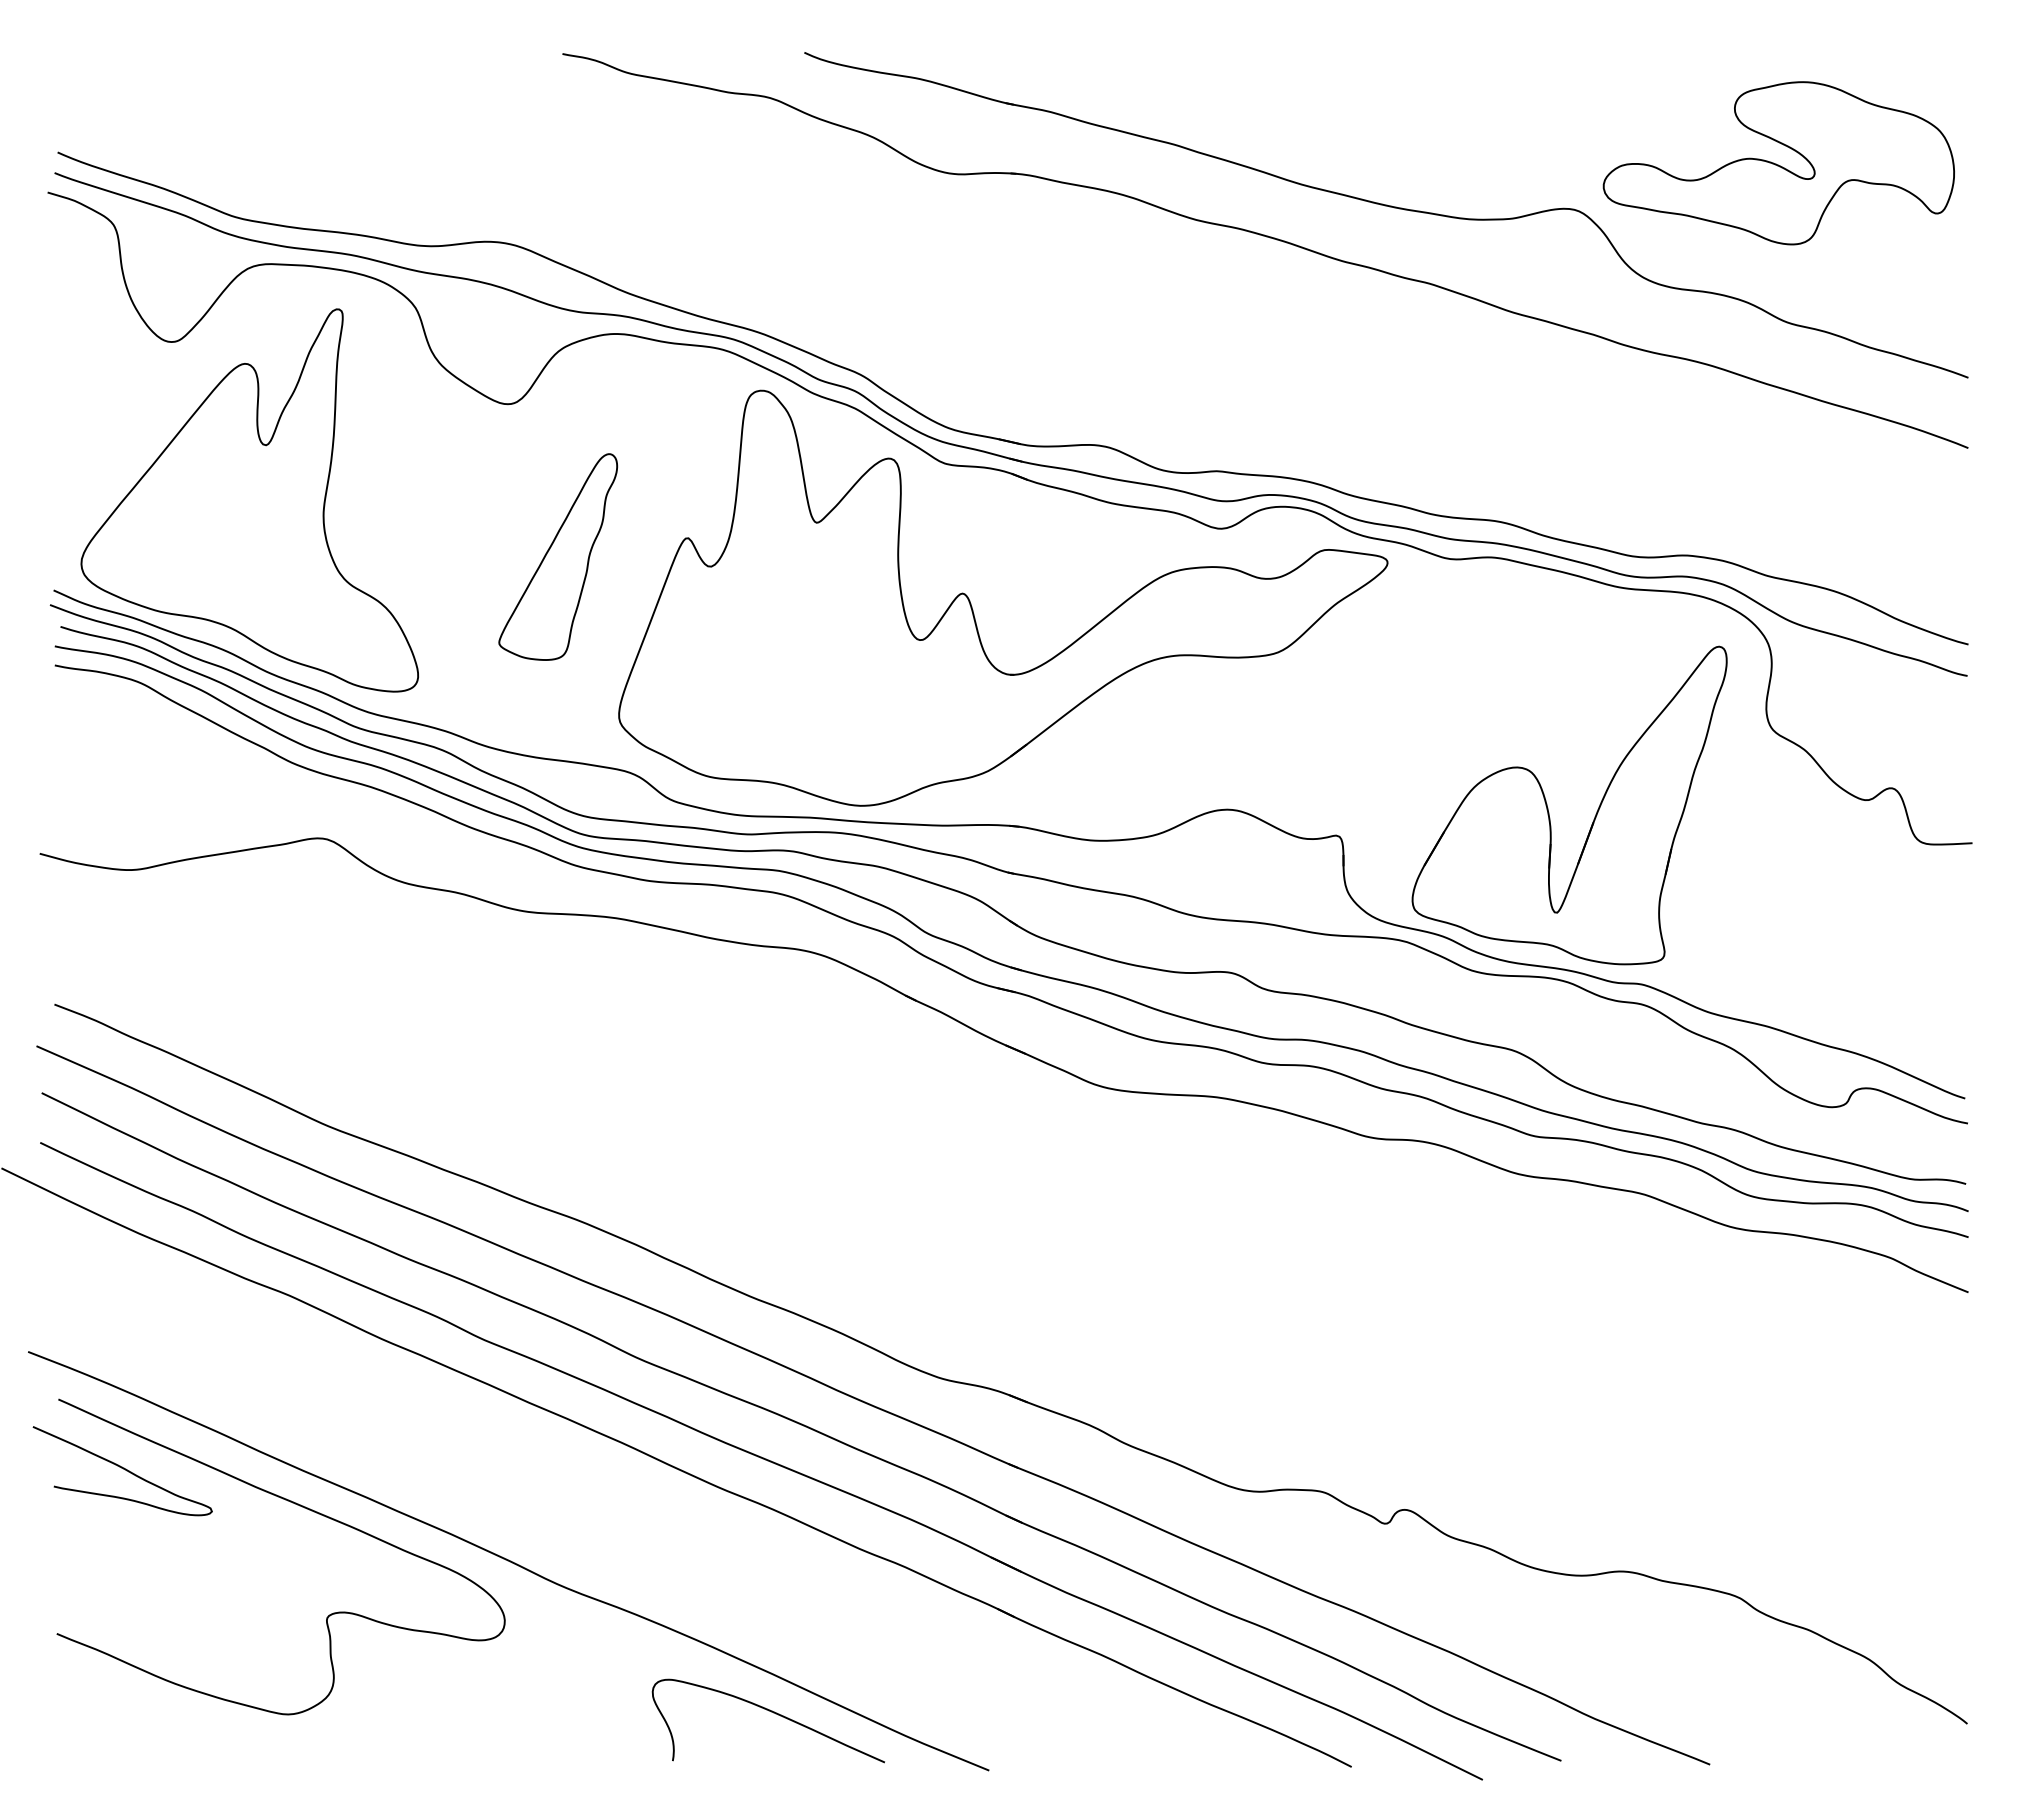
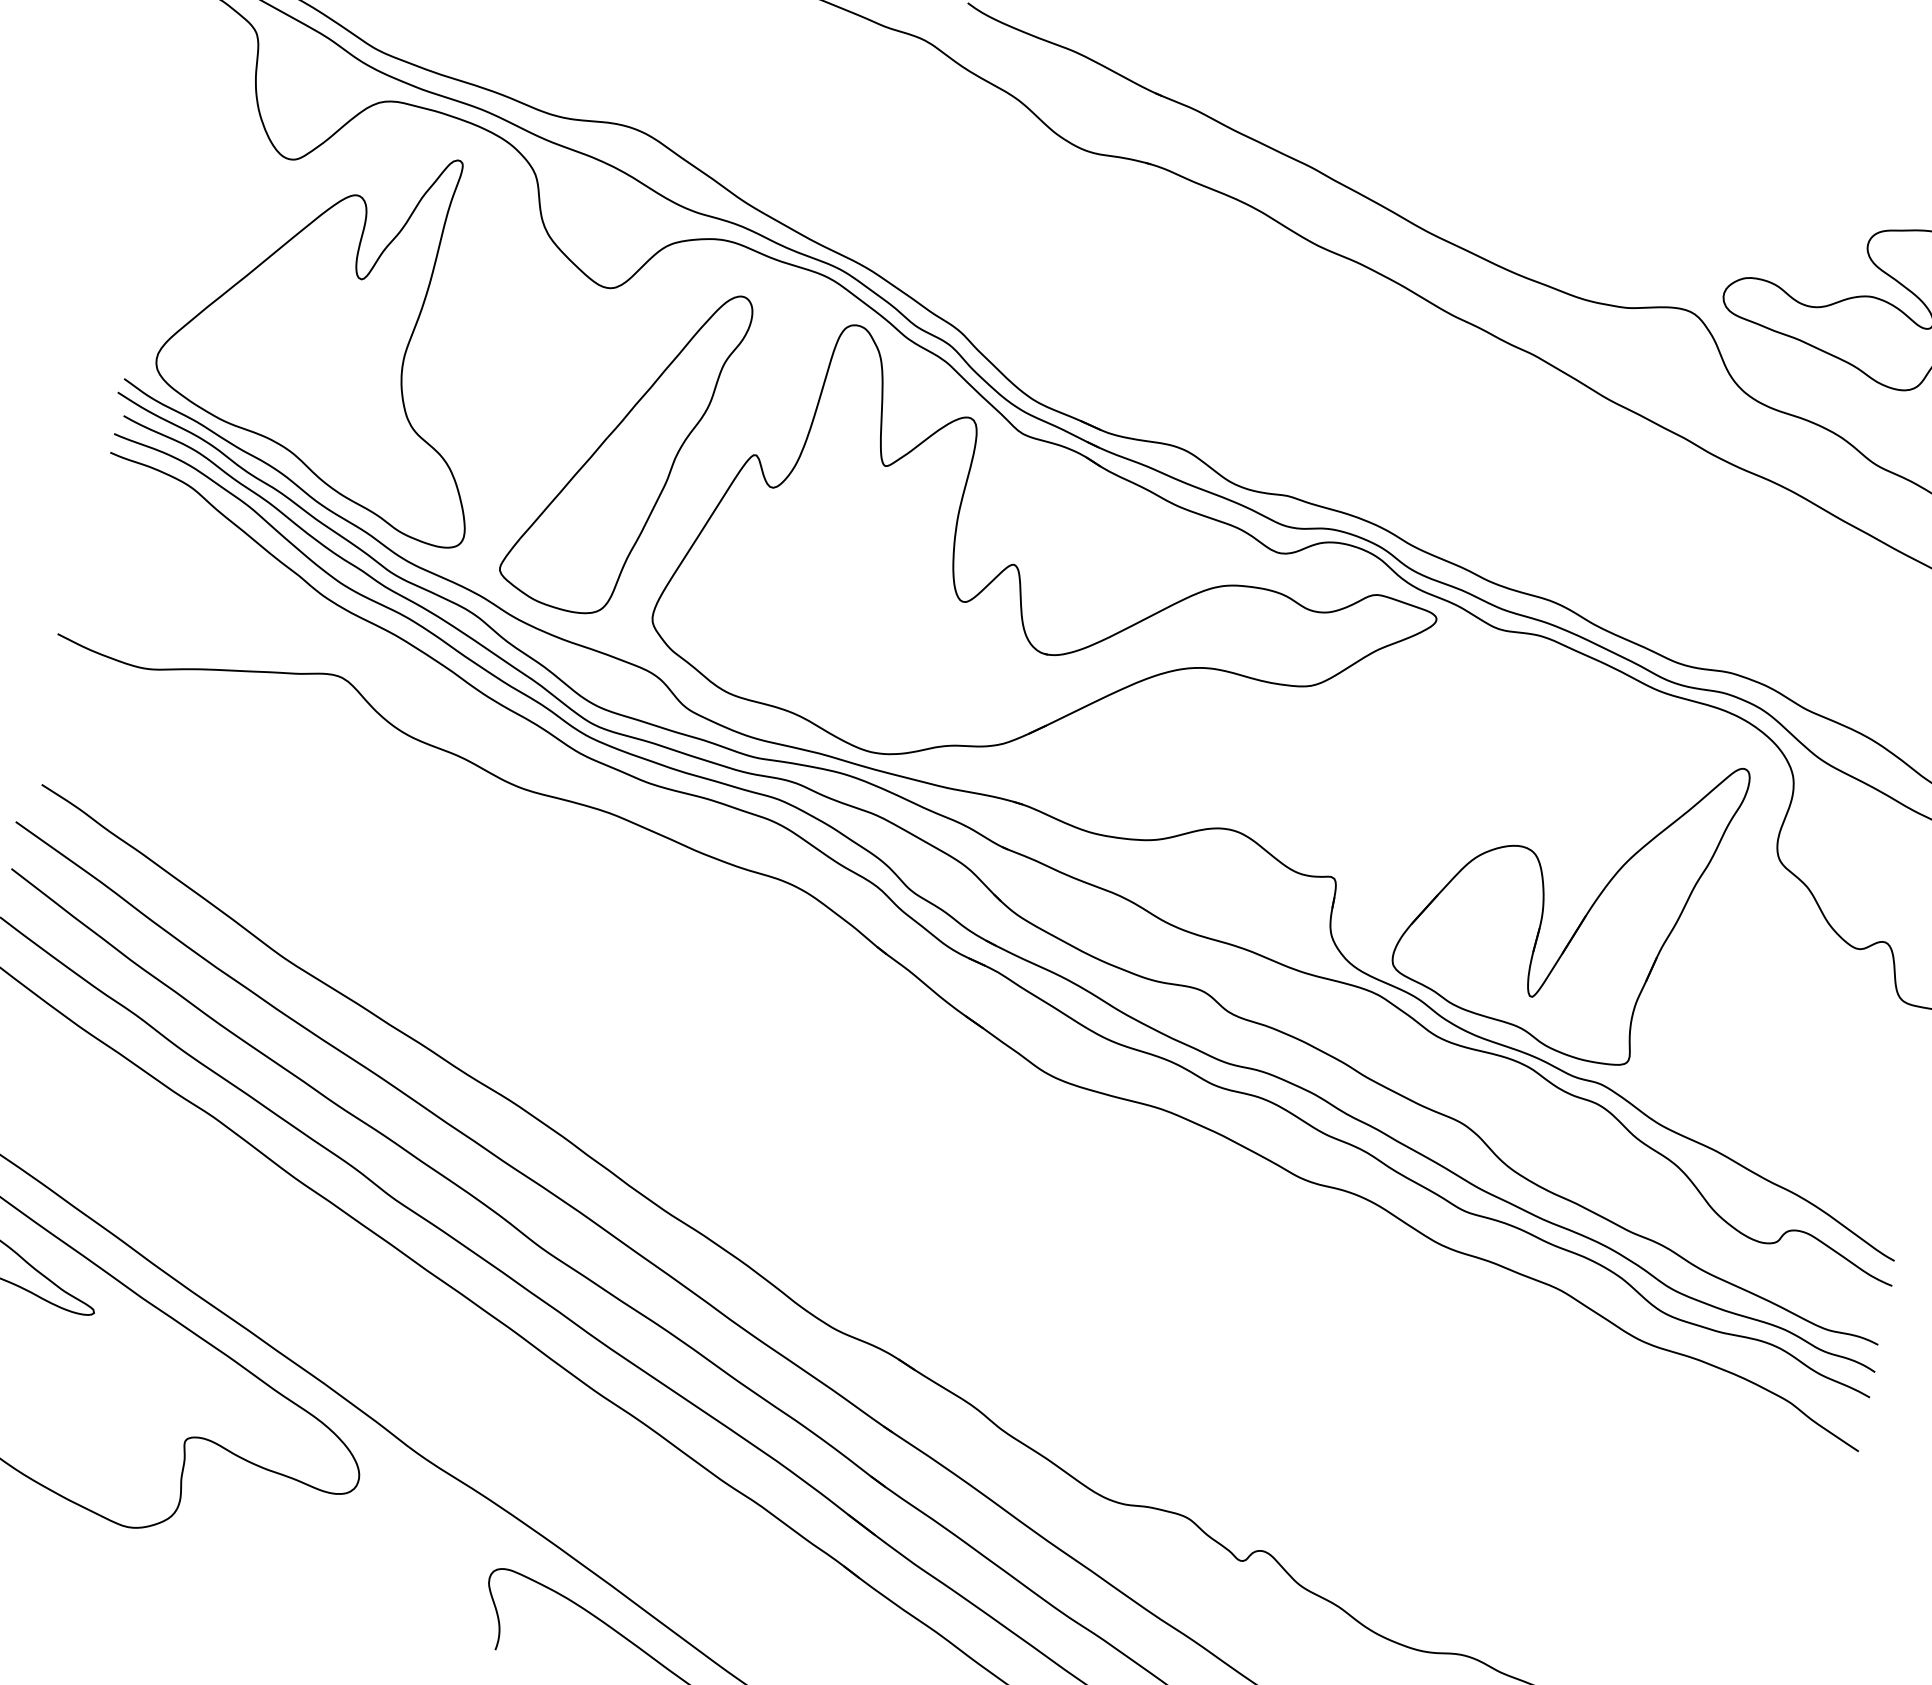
part: (558, 556) -> (625, 447), size x1.67

